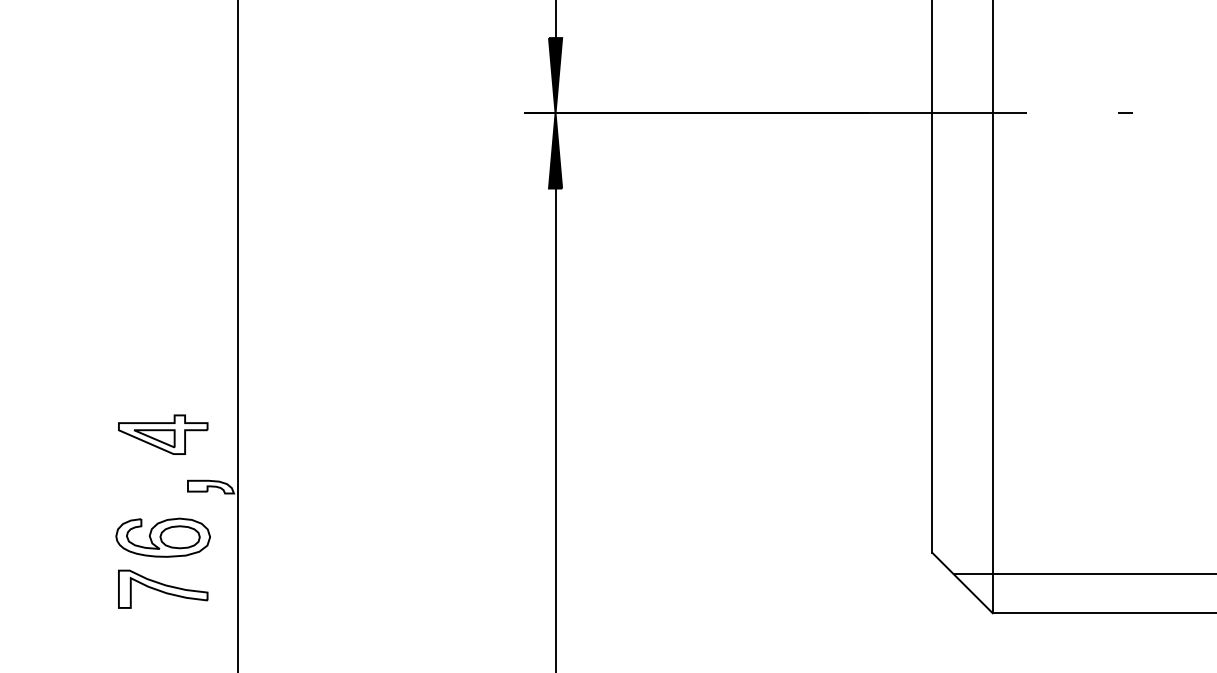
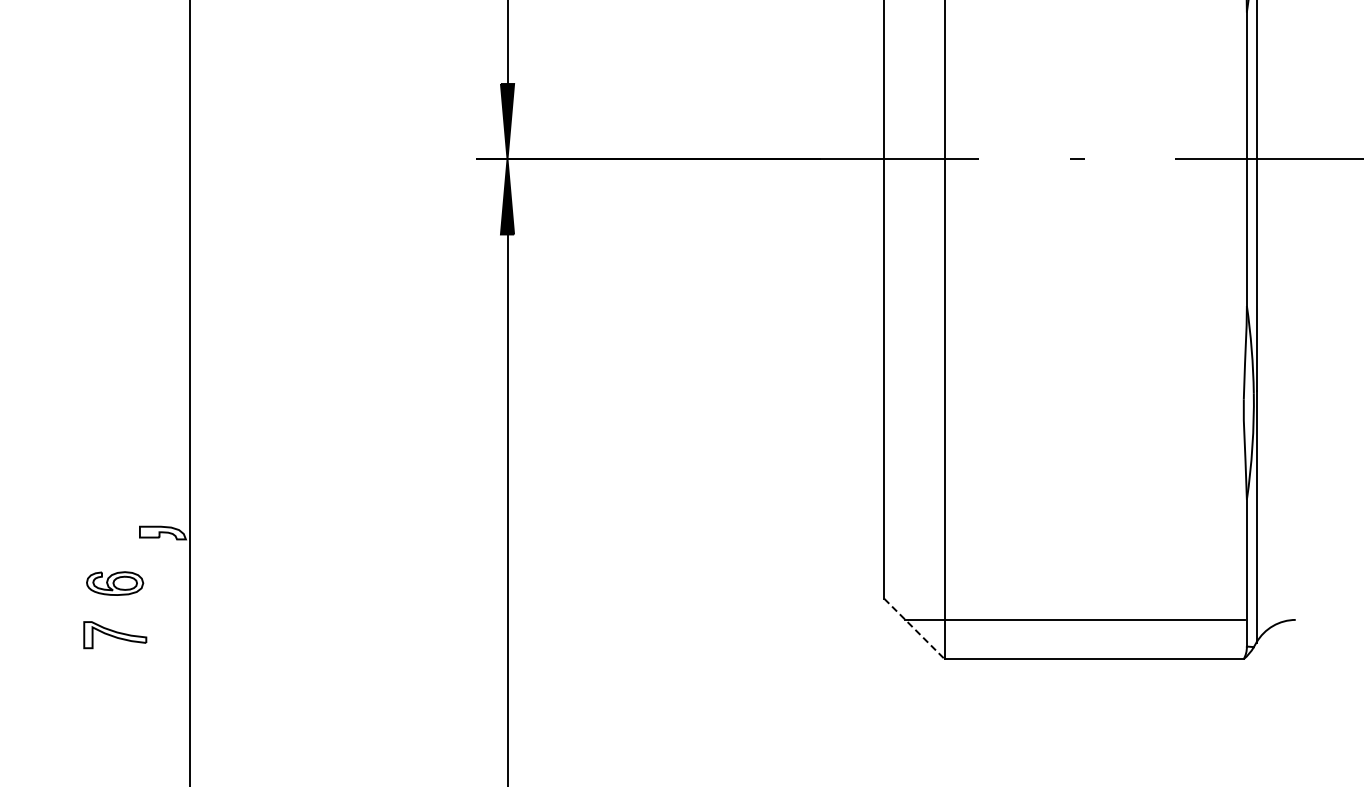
part: (163, 434) -> (115, 480), removed
part: (162, 537) -> (114, 583), size x0.6
line: (962, 582) -> (914, 628), solid -> dashed
part: (163, 588) -> (115, 634), size x0.7

